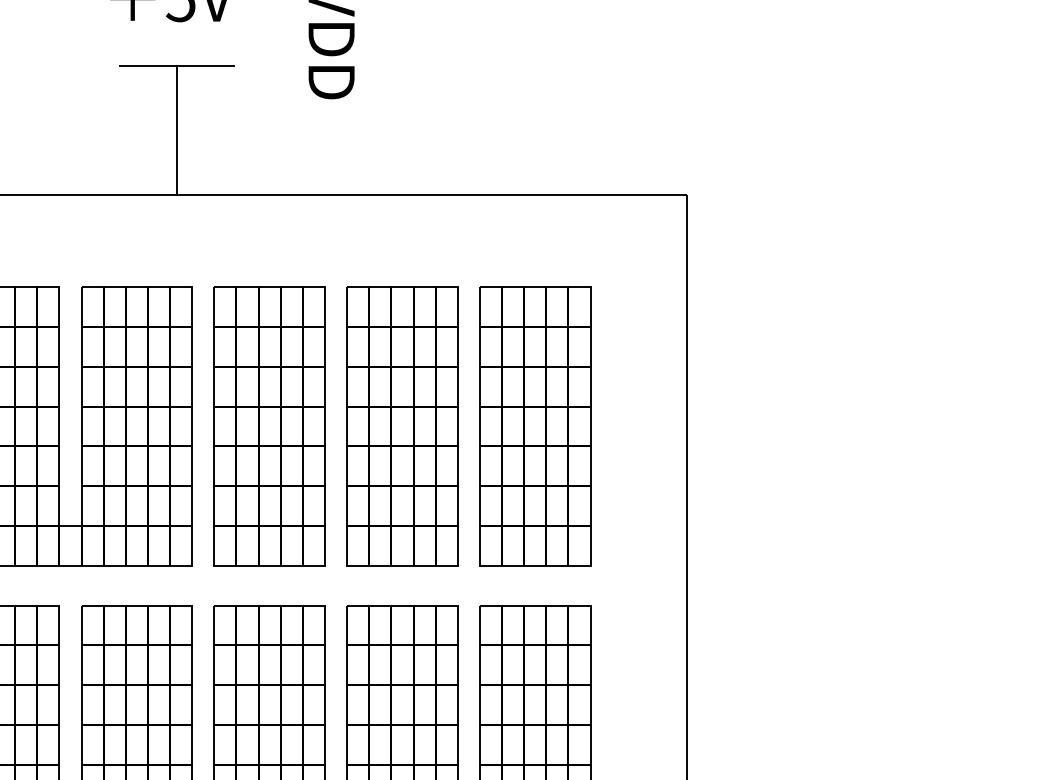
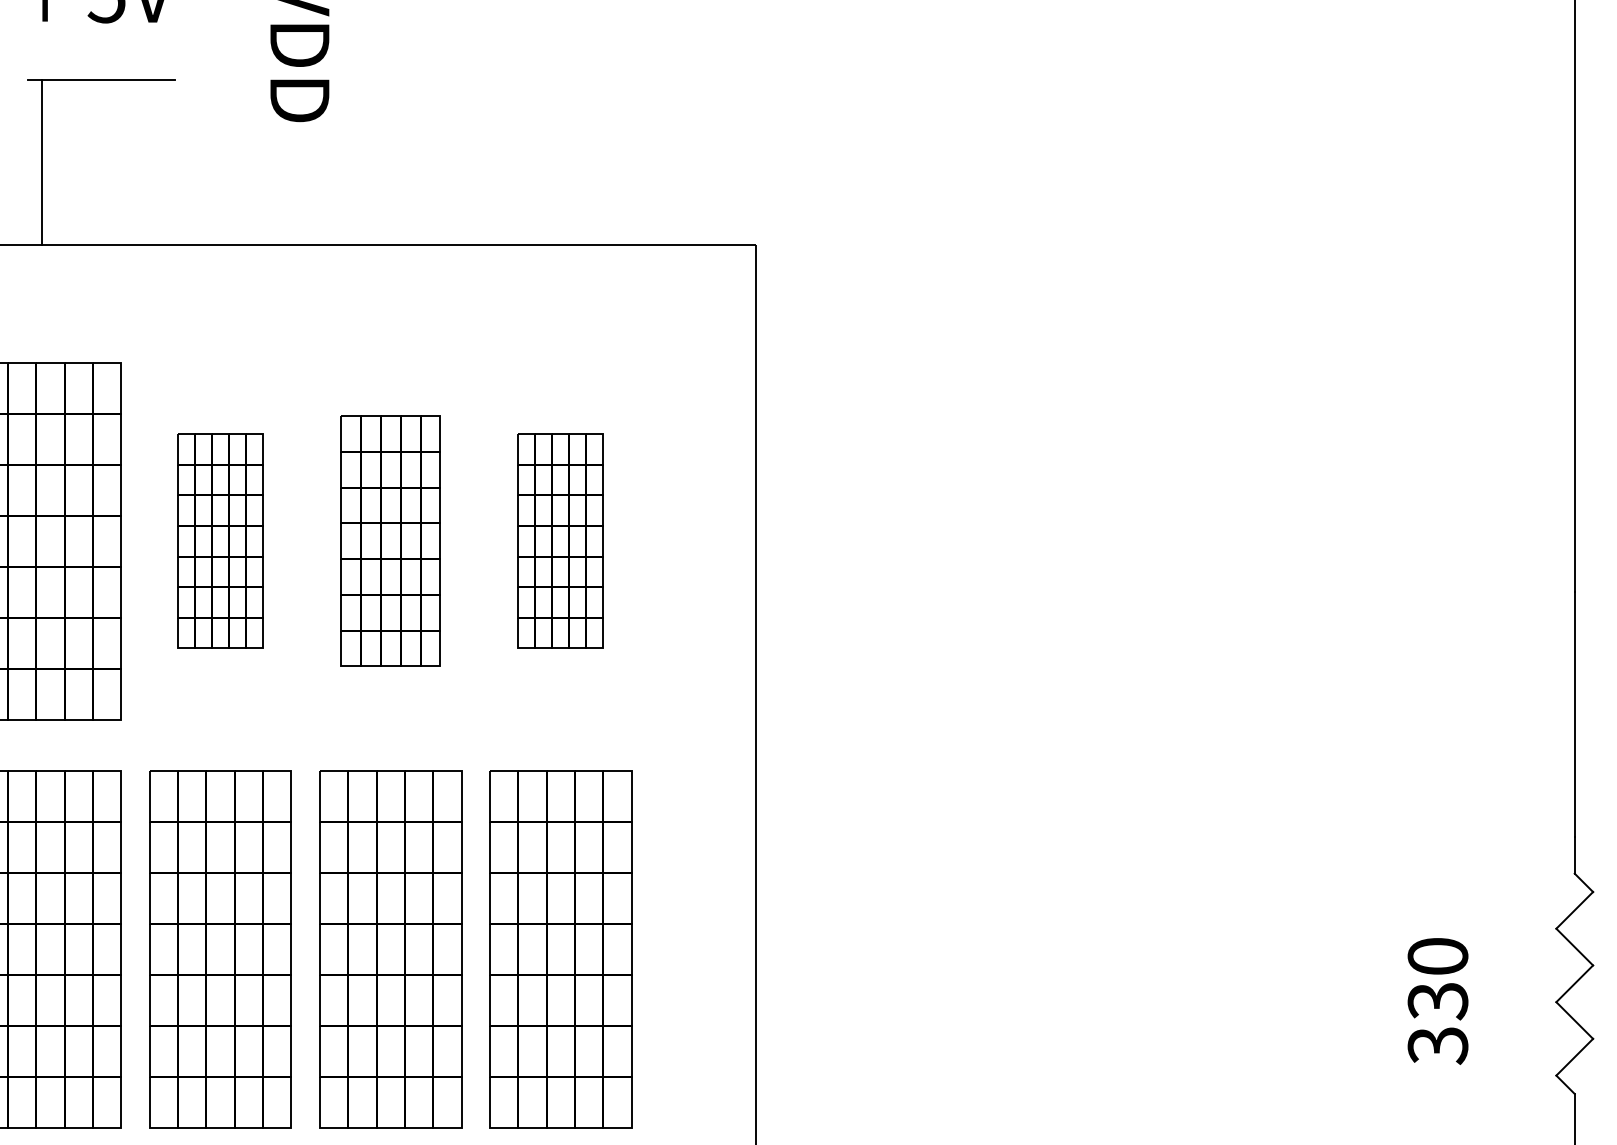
line: (176, 130) -> (41, 161), moved
part: (269, 426) -> (220, 541), size x0.6
part: (402, 426) -> (390, 541), size x0.7
part: (535, 426) -> (560, 541), size x0.6

